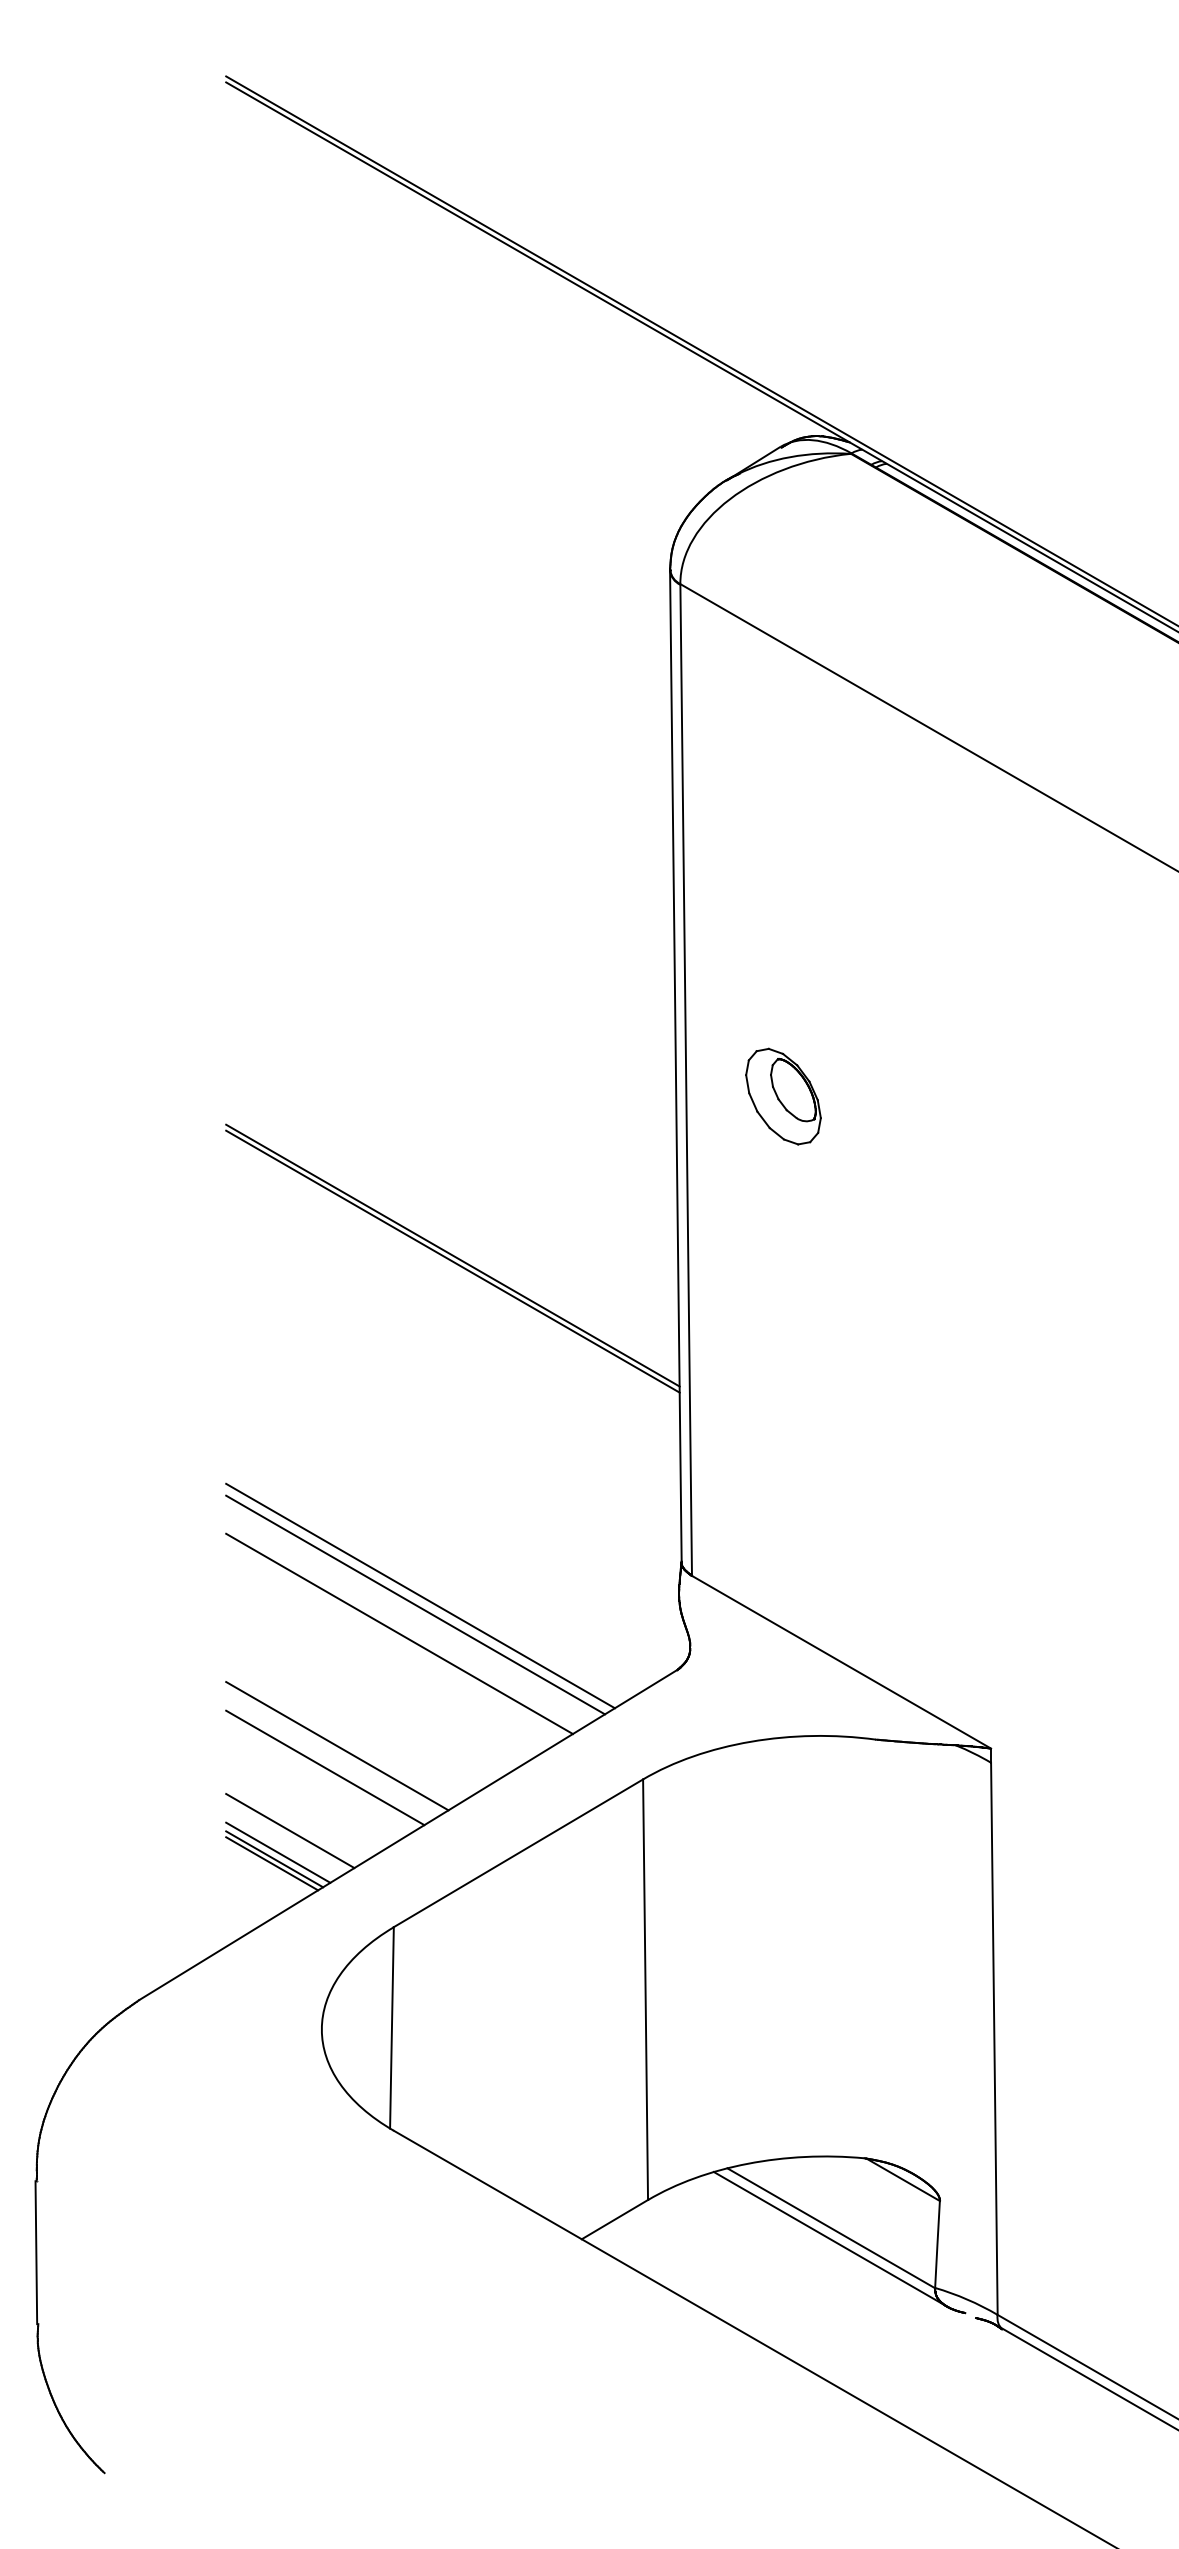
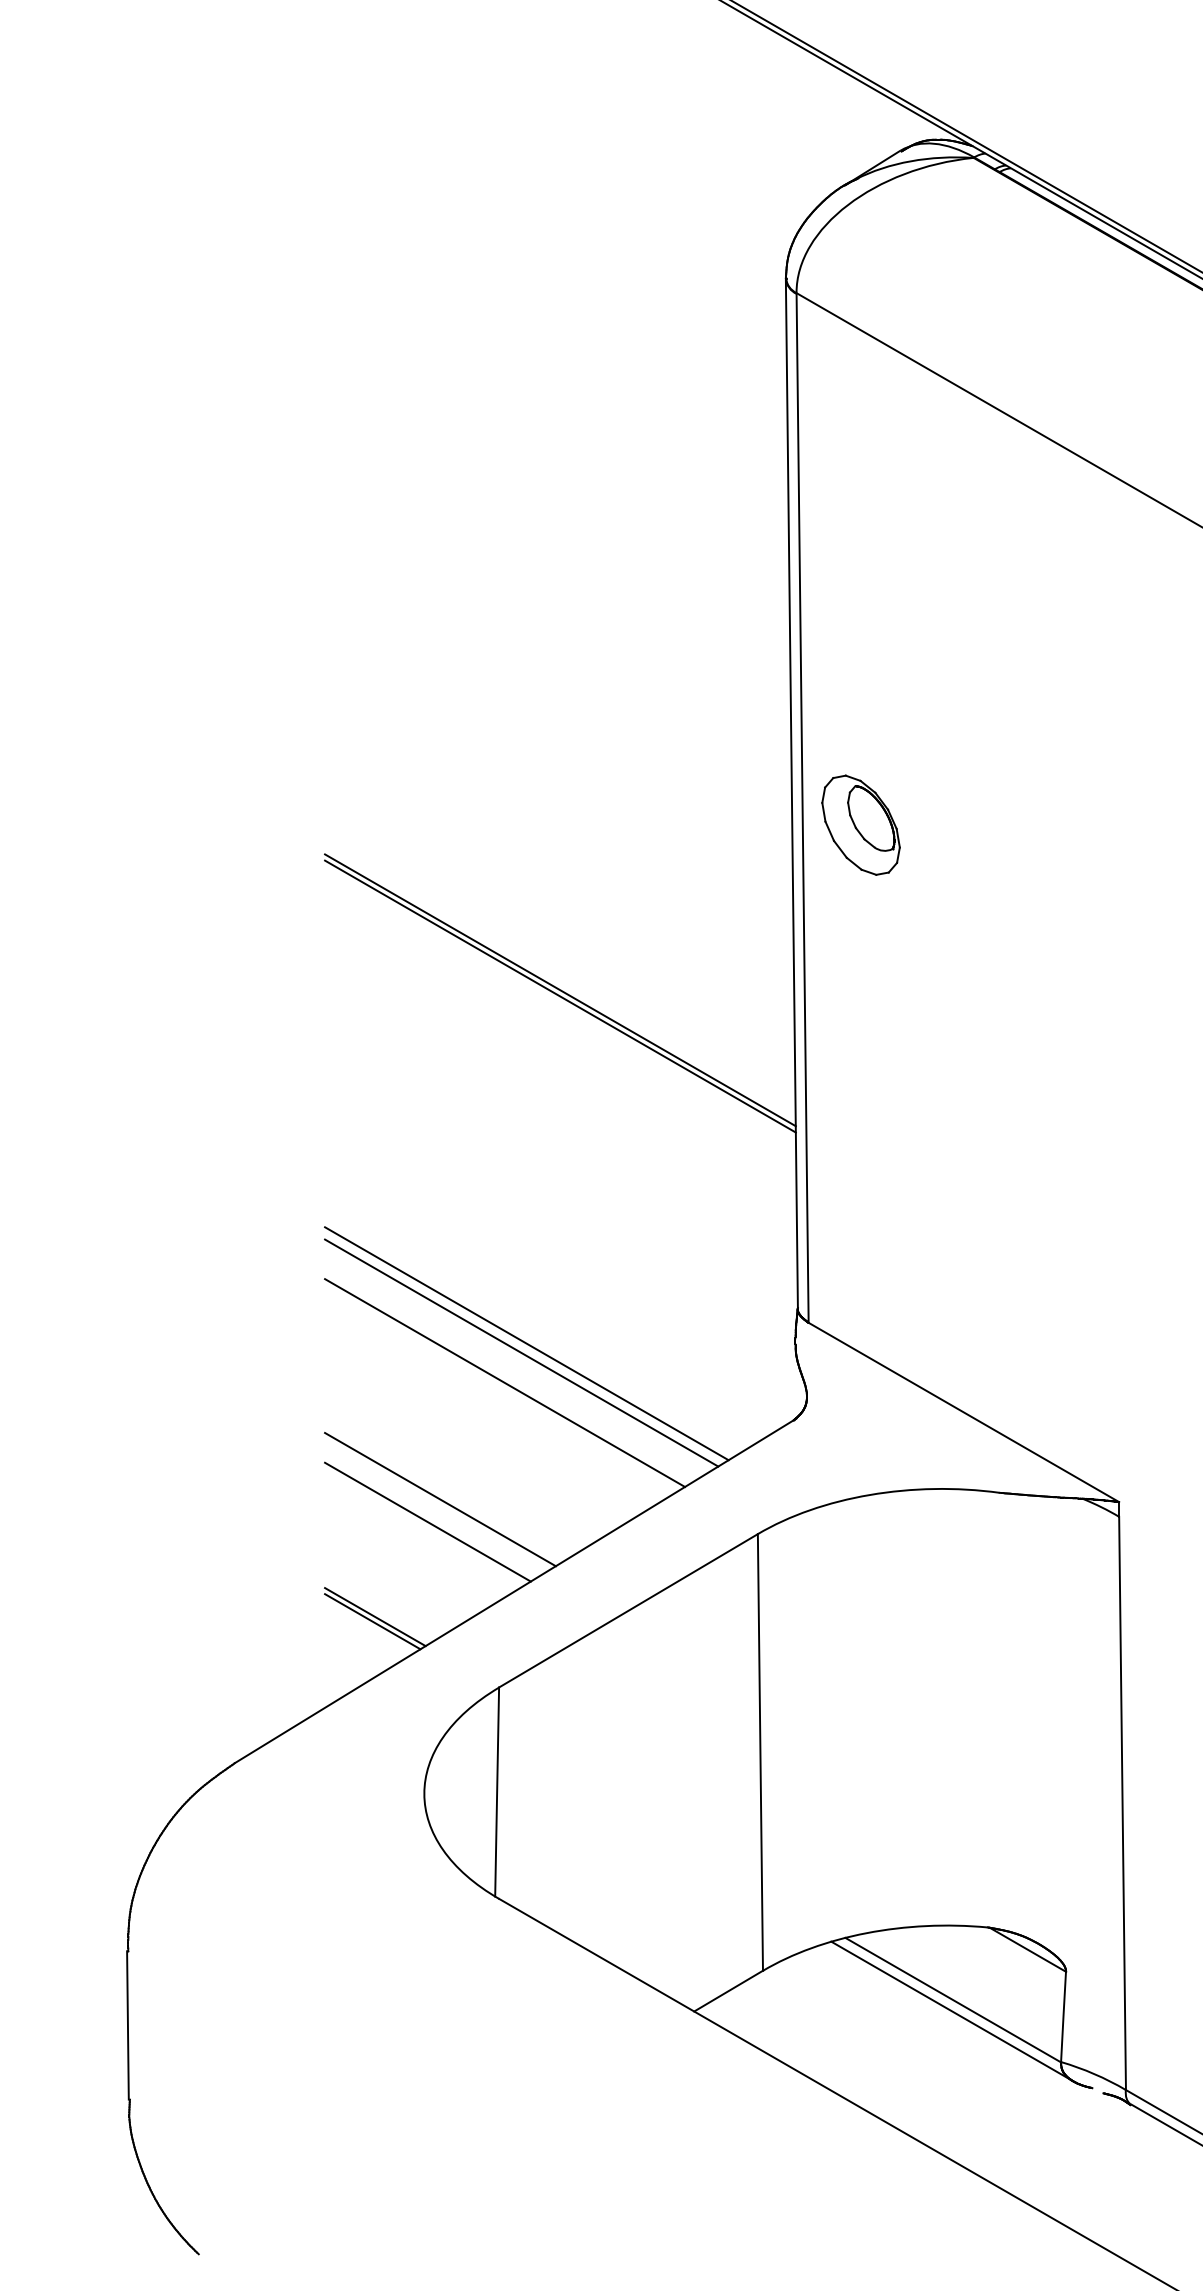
part: (783, 1096) -> (861, 825), moved
line: (290, 1830) -> (391, 1587), removed
line: (278, 1852) -> (379, 1609), removed

